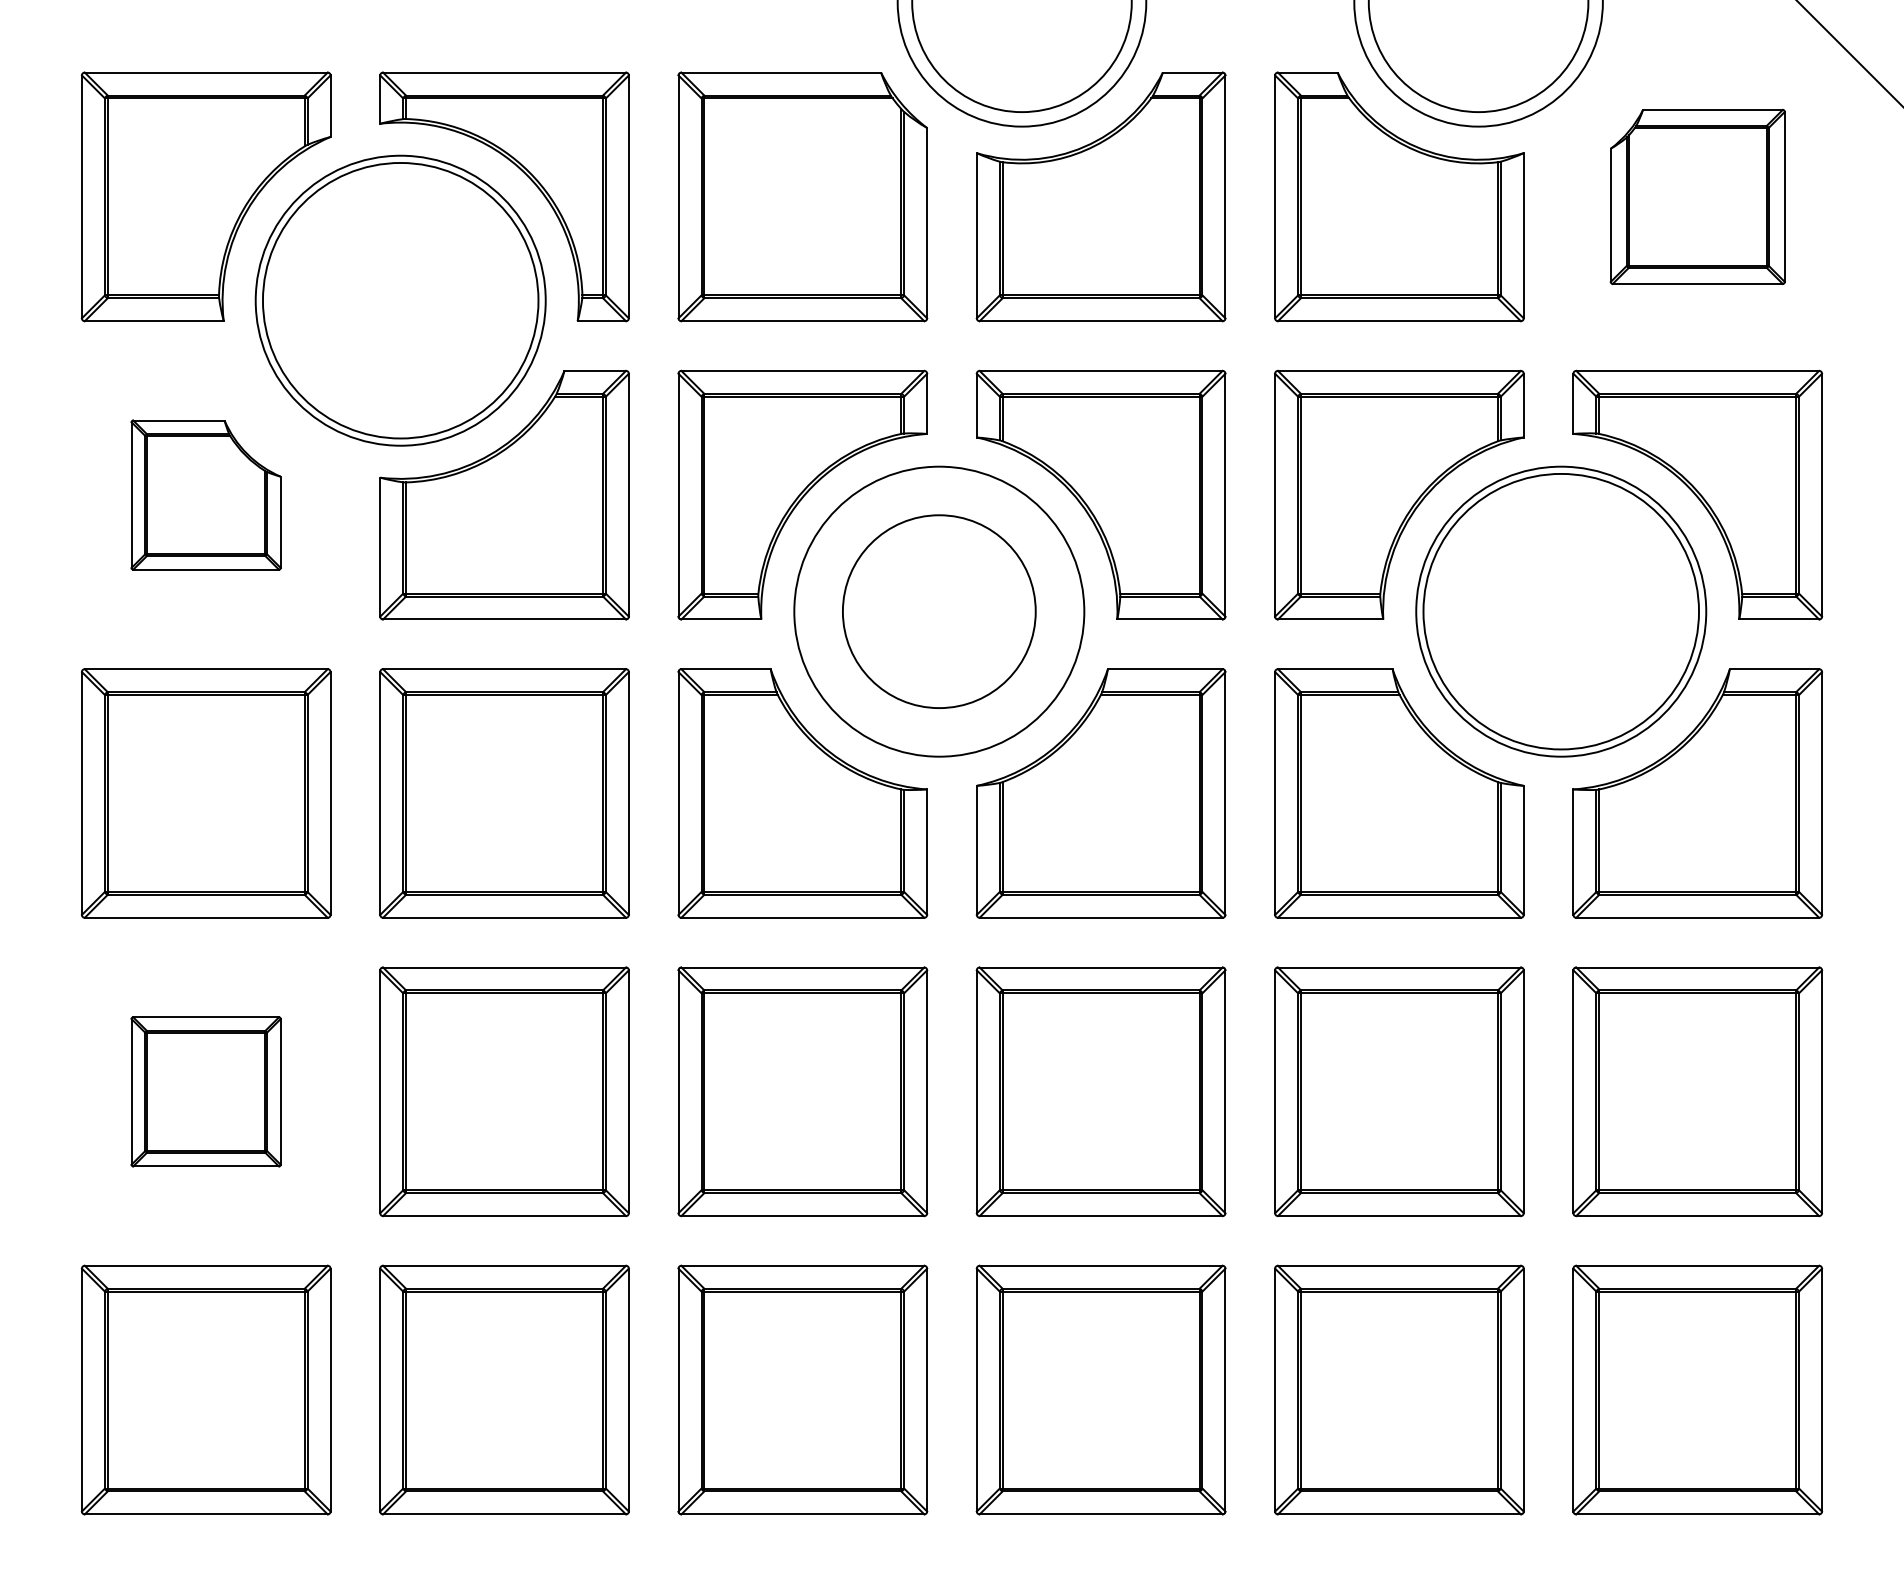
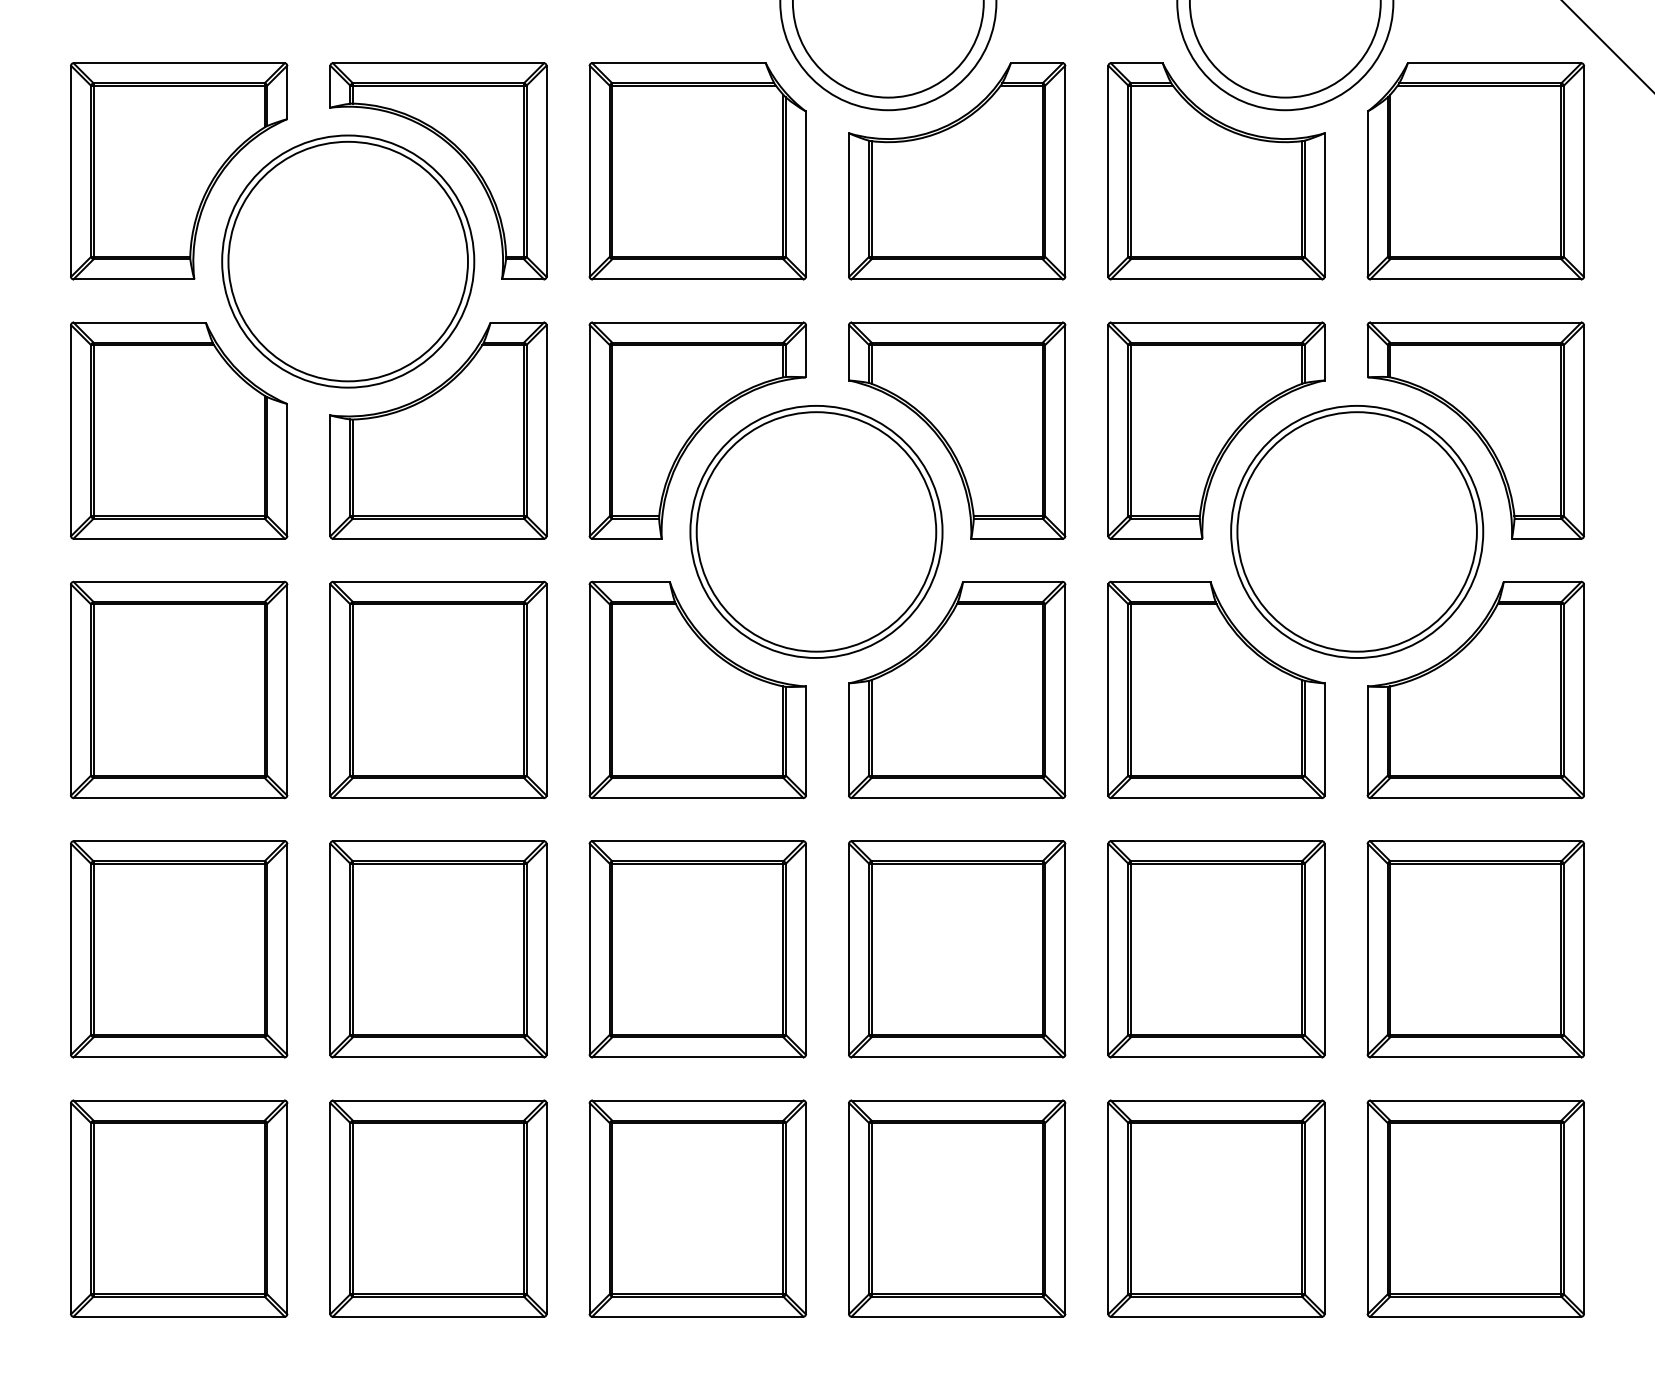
part: (1697, 196) -> (1475, 170), size x1.43
part: (205, 494) -> (178, 430), size x1.67
circle: (939, 611) -> (816, 531), size x1.43
part: (205, 1091) -> (178, 949), size x1.67

